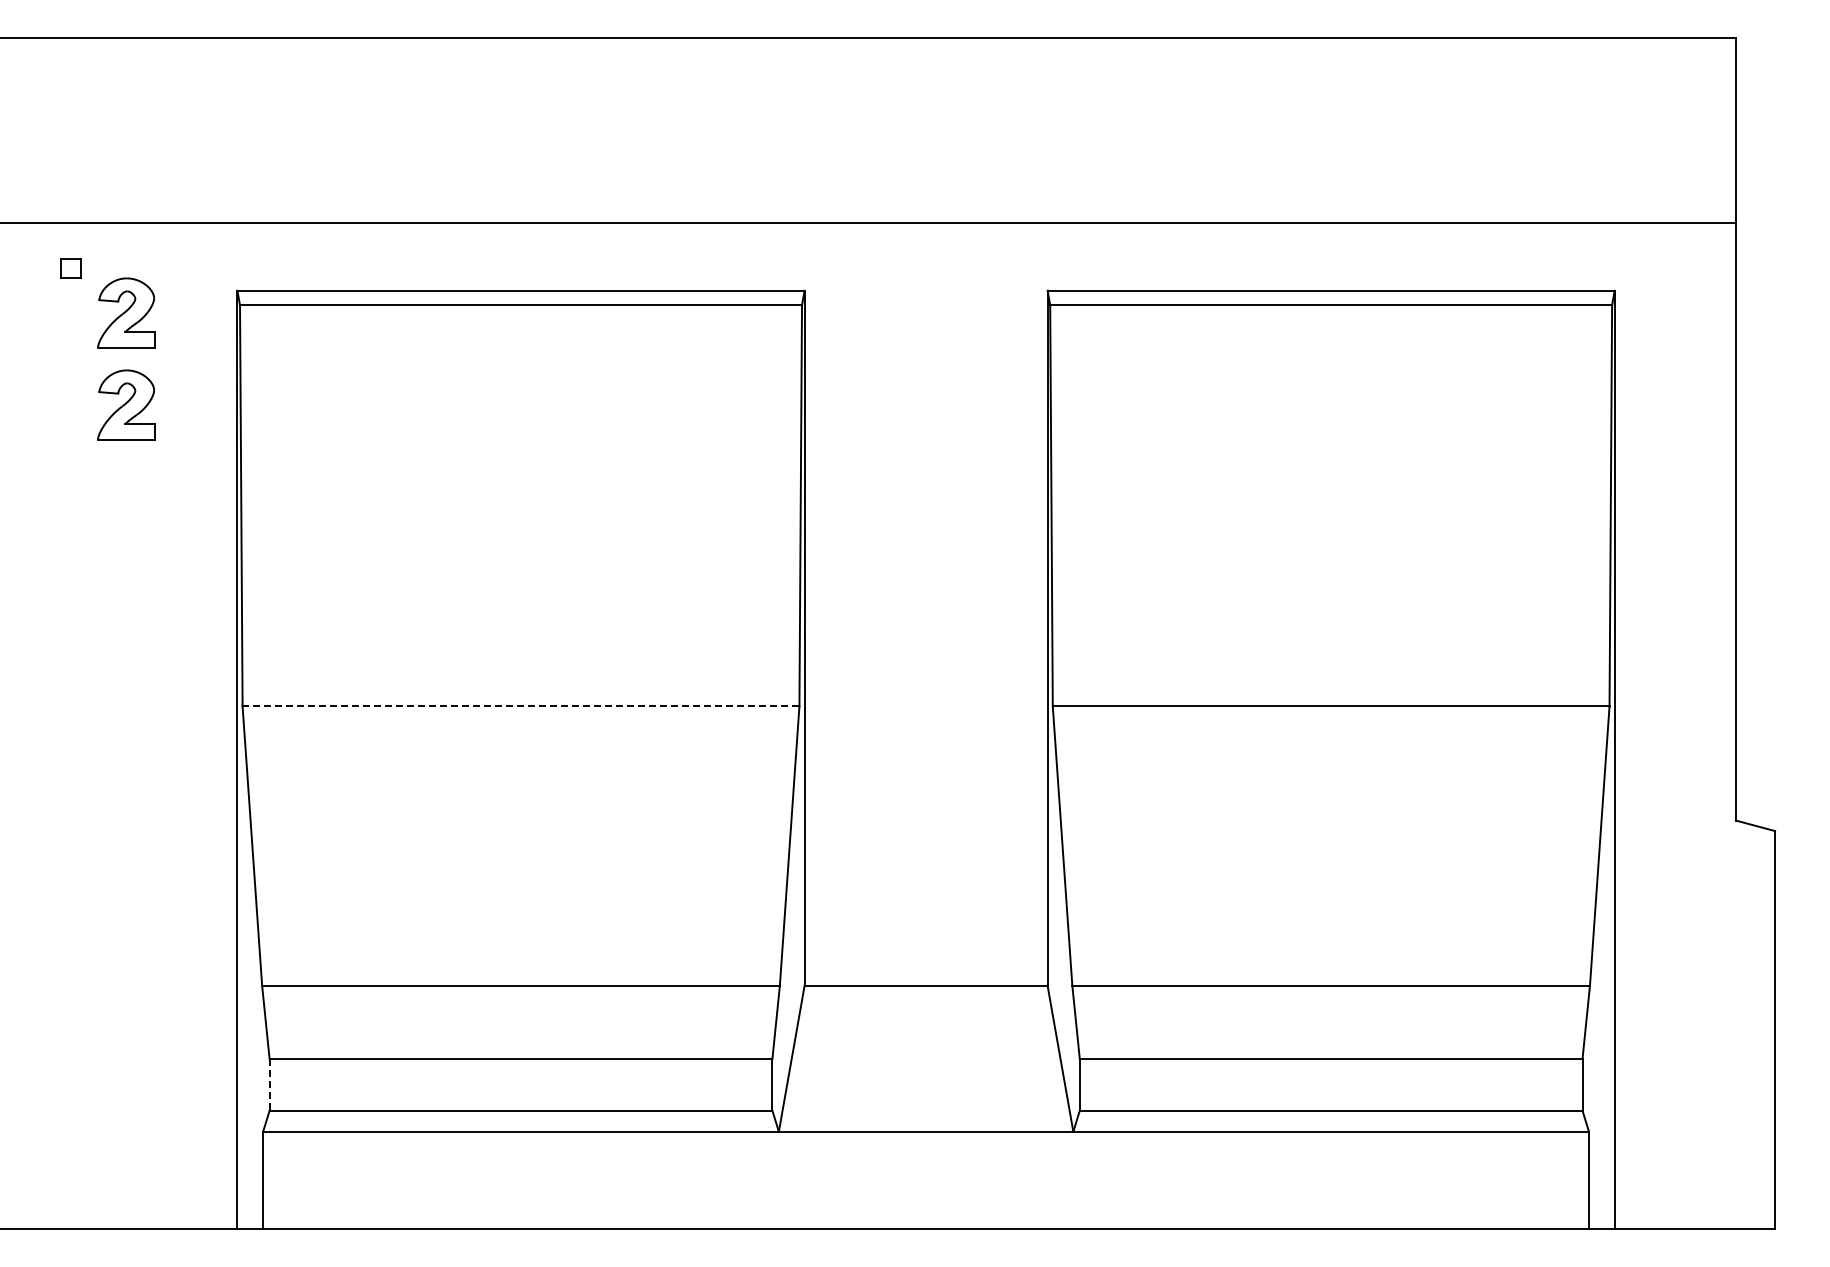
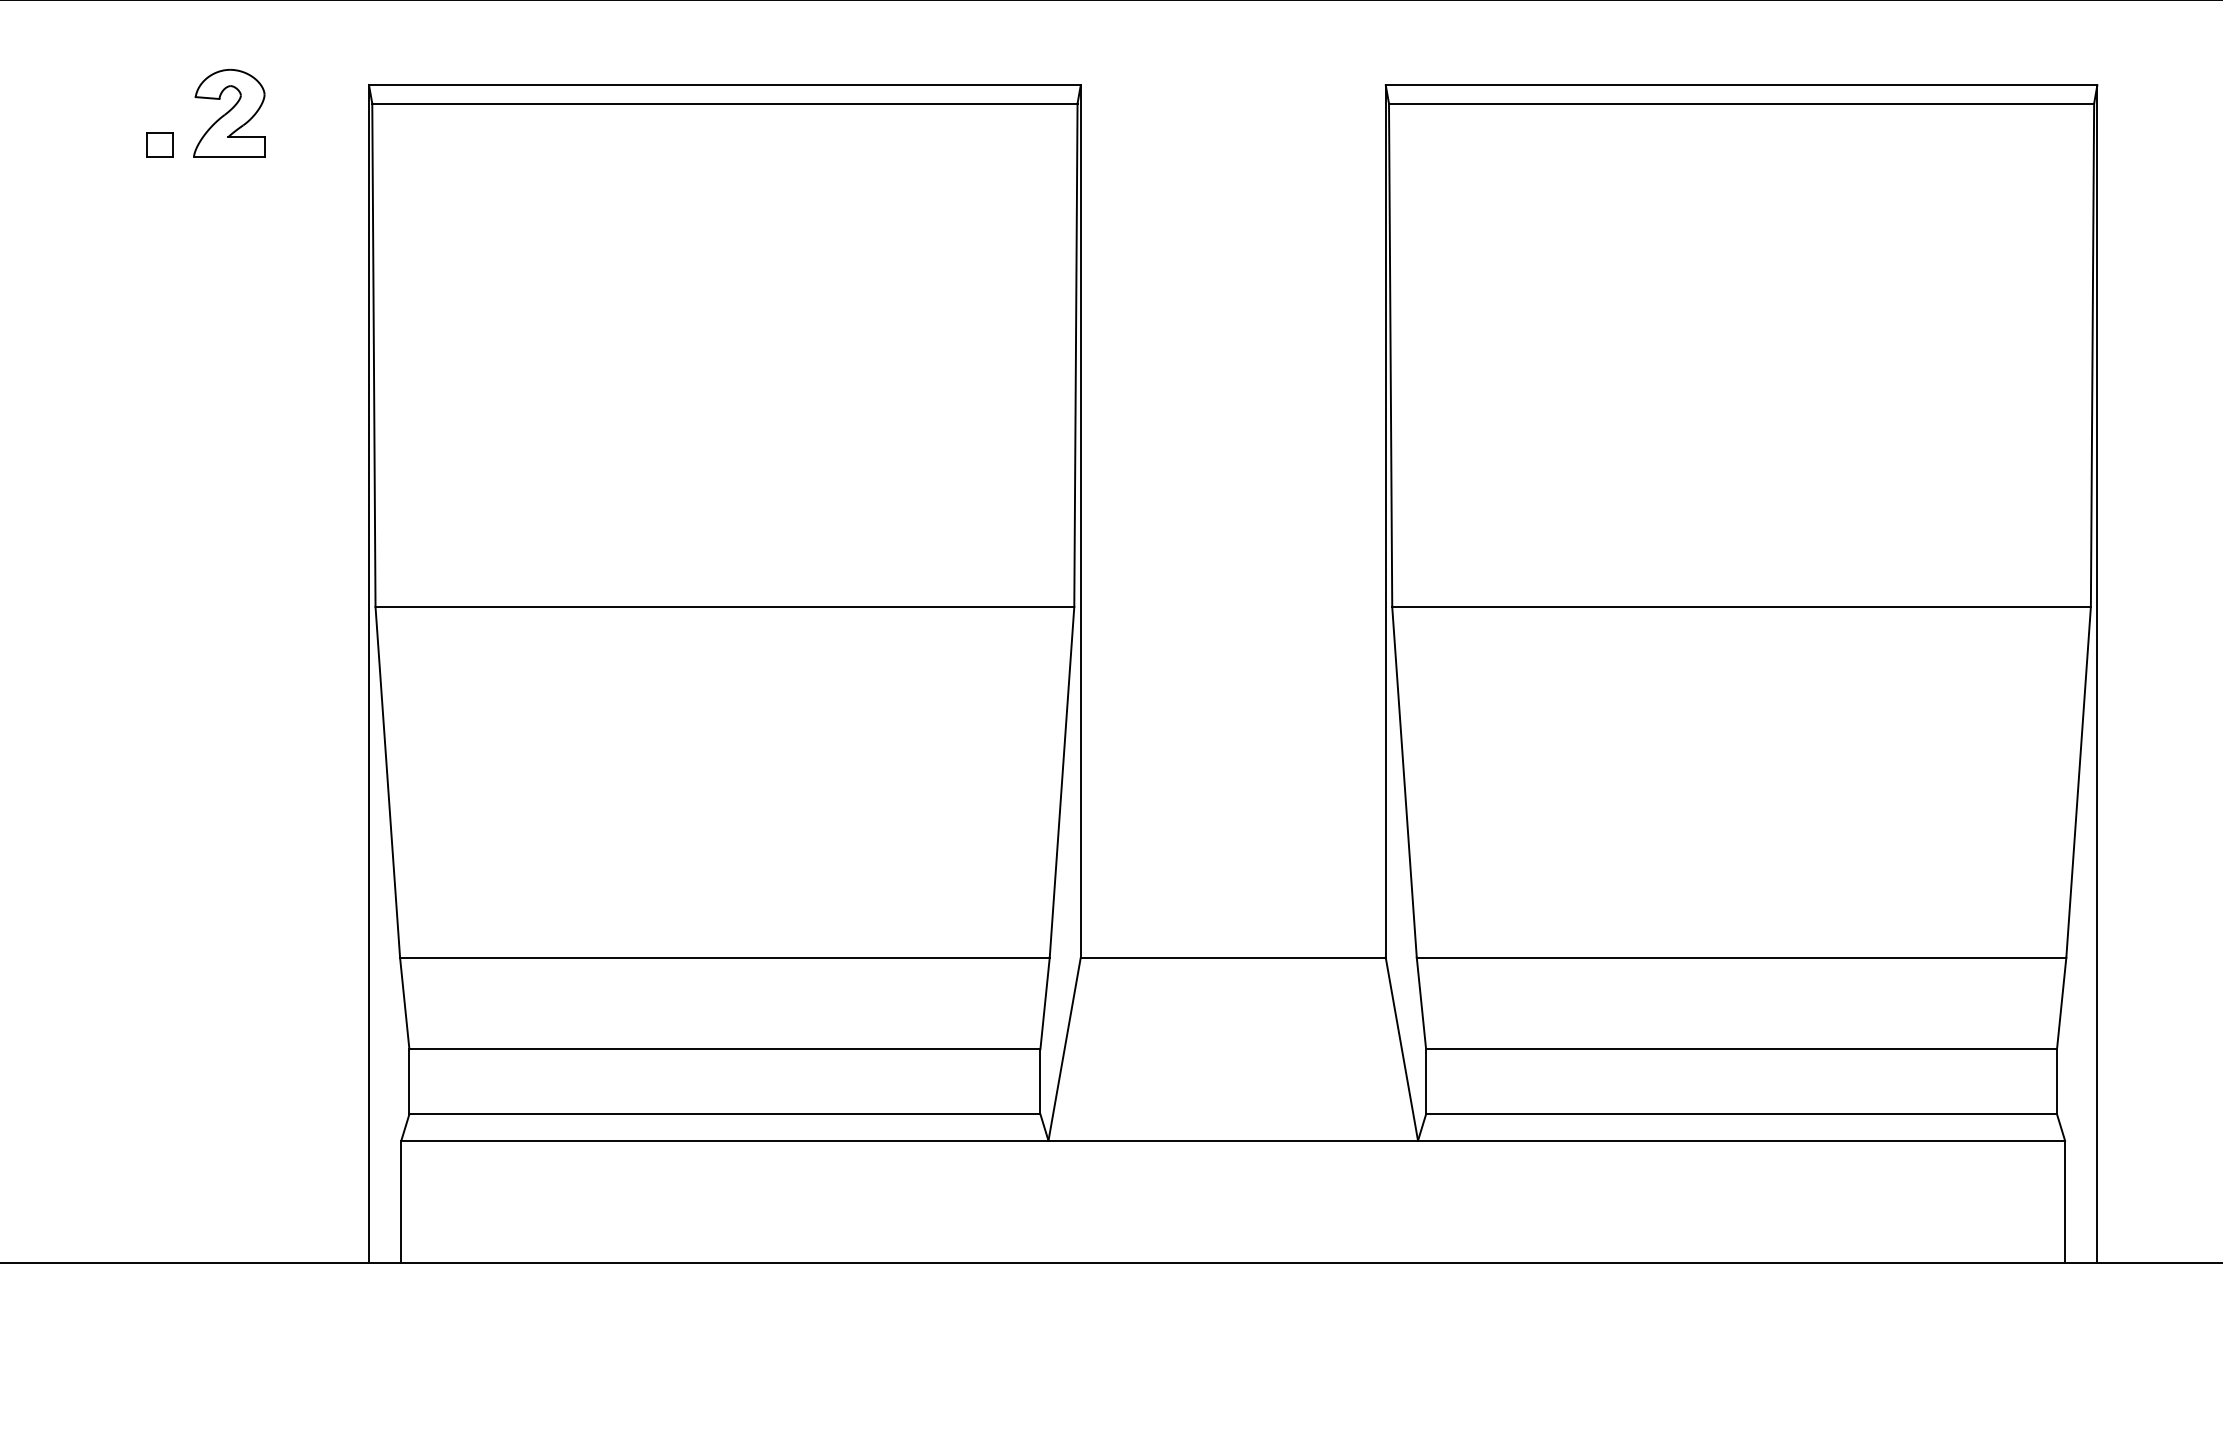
part: (70, 268) -> (159, 145), moved
part: (126, 404) -> (229, 228), removed
line: (520, 706) -> (724, 607), dashed -> solid
line: (269, 1084) -> (409, 1081), dashed -> solid

